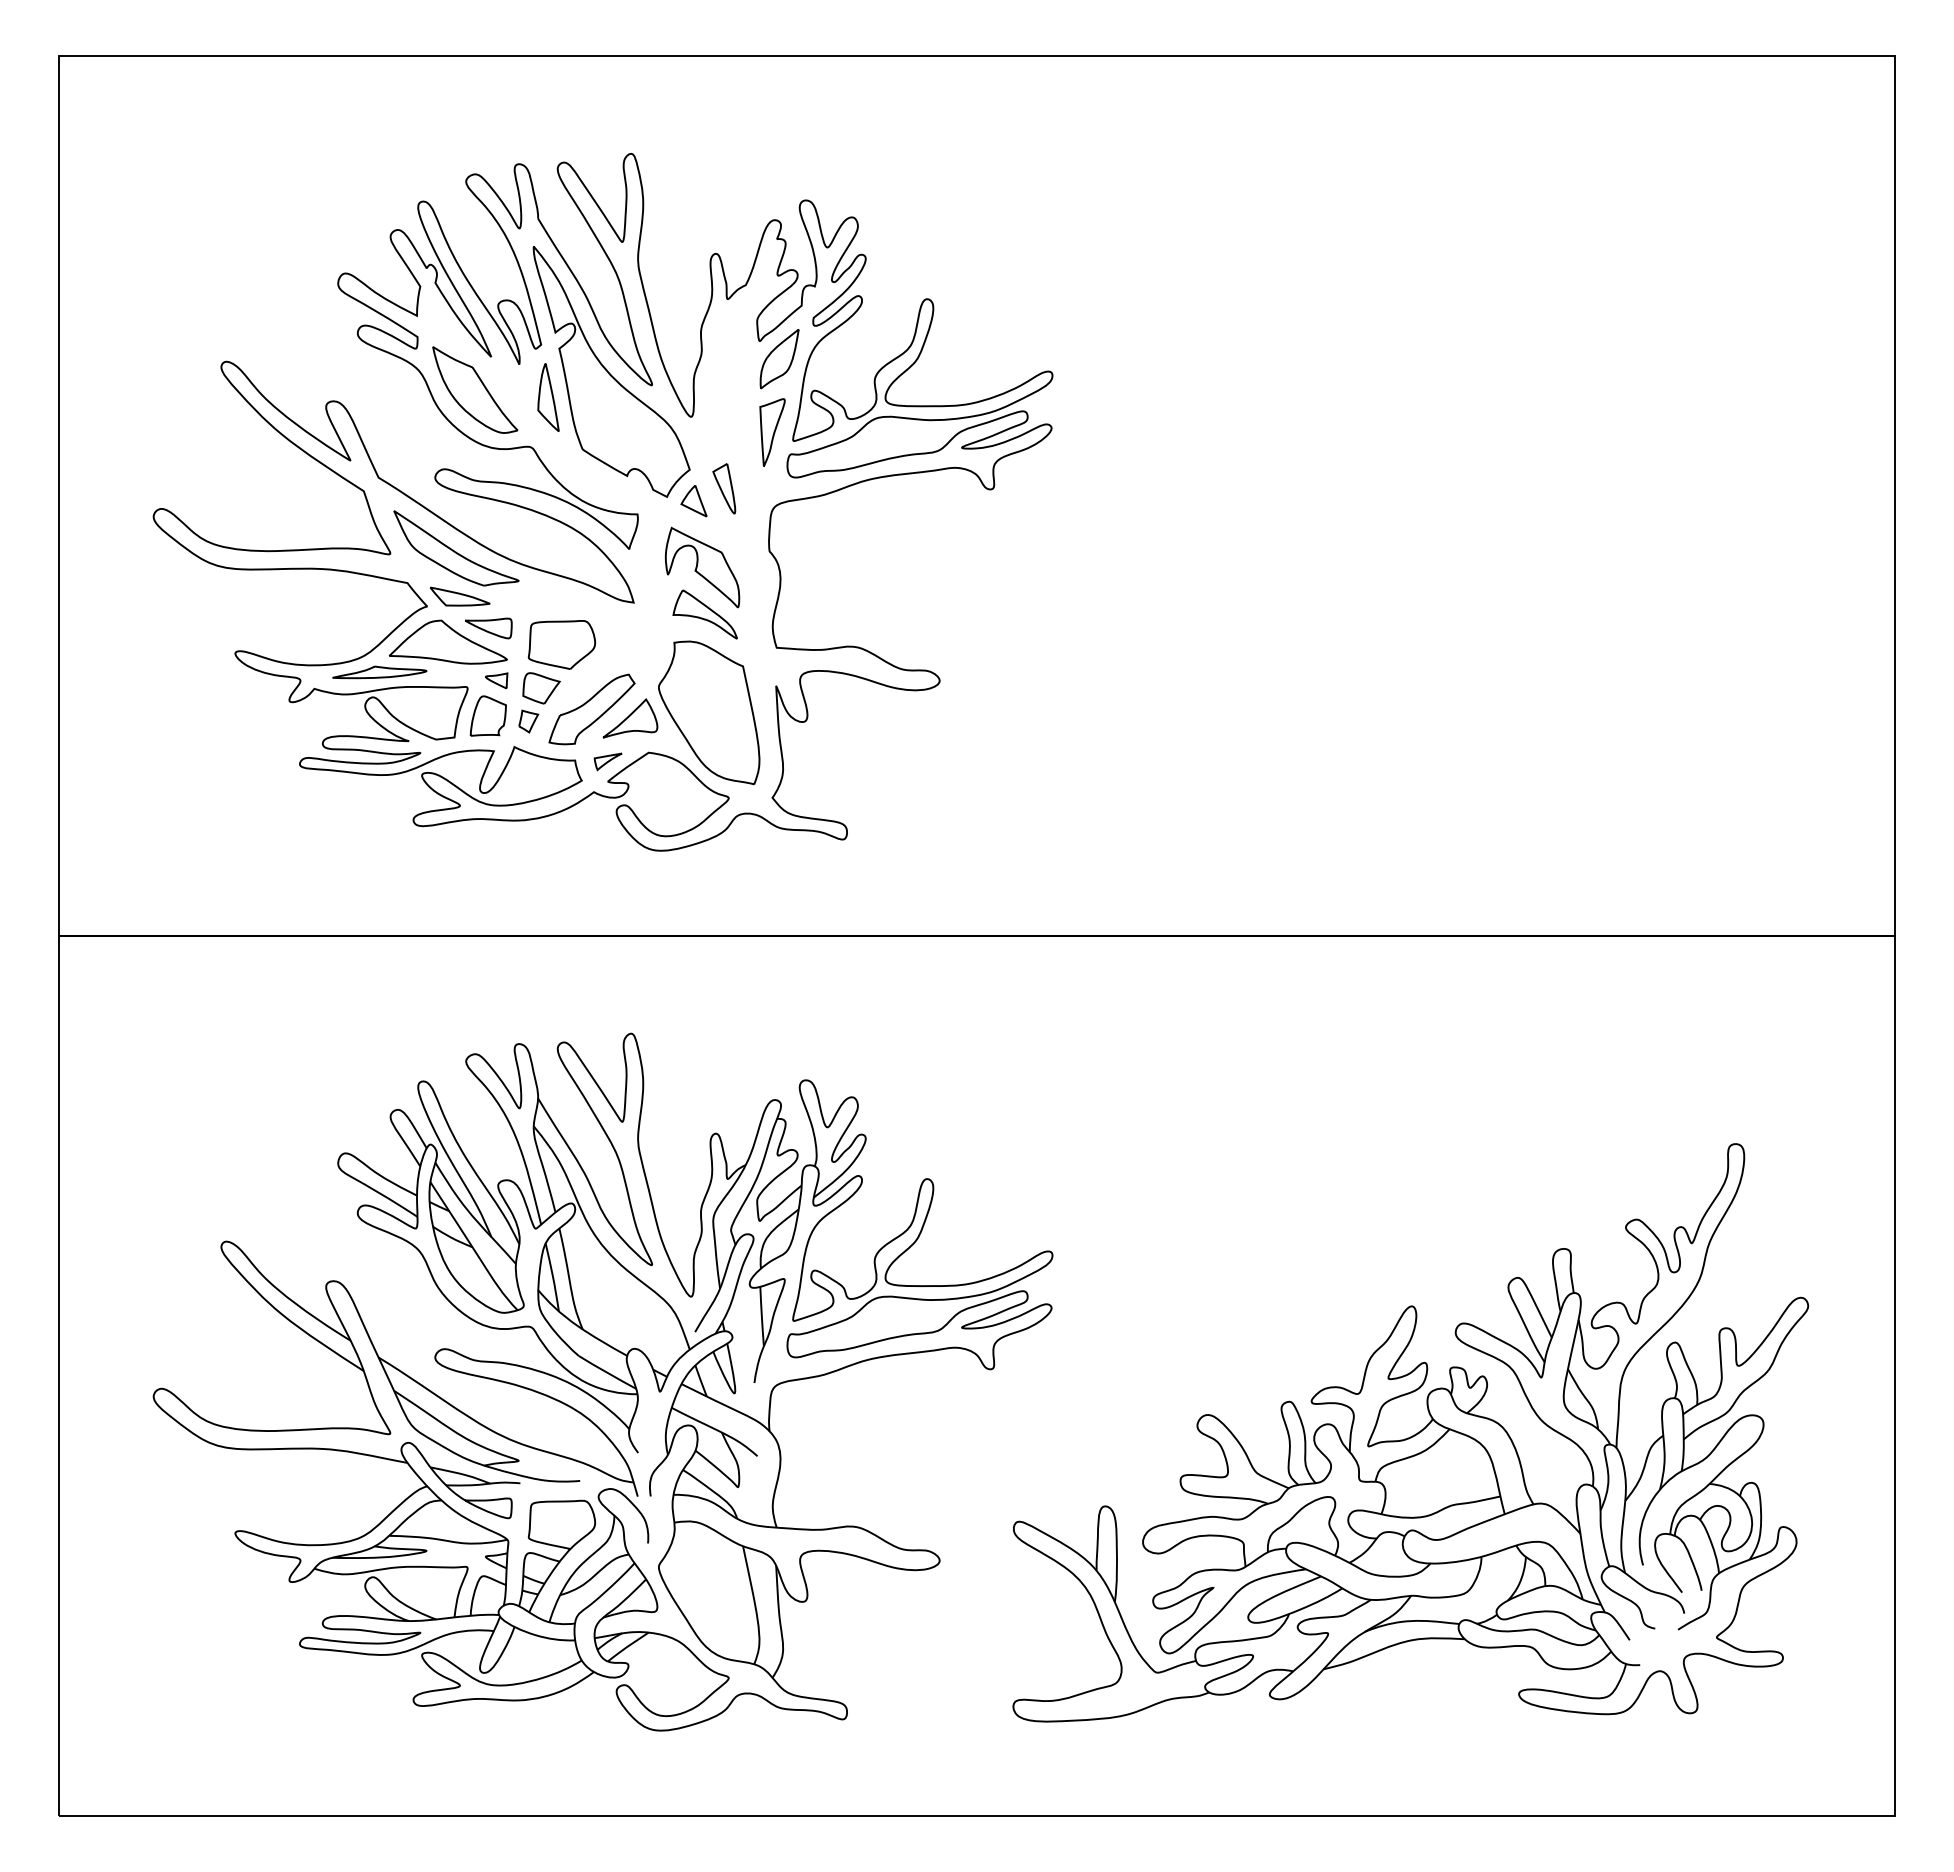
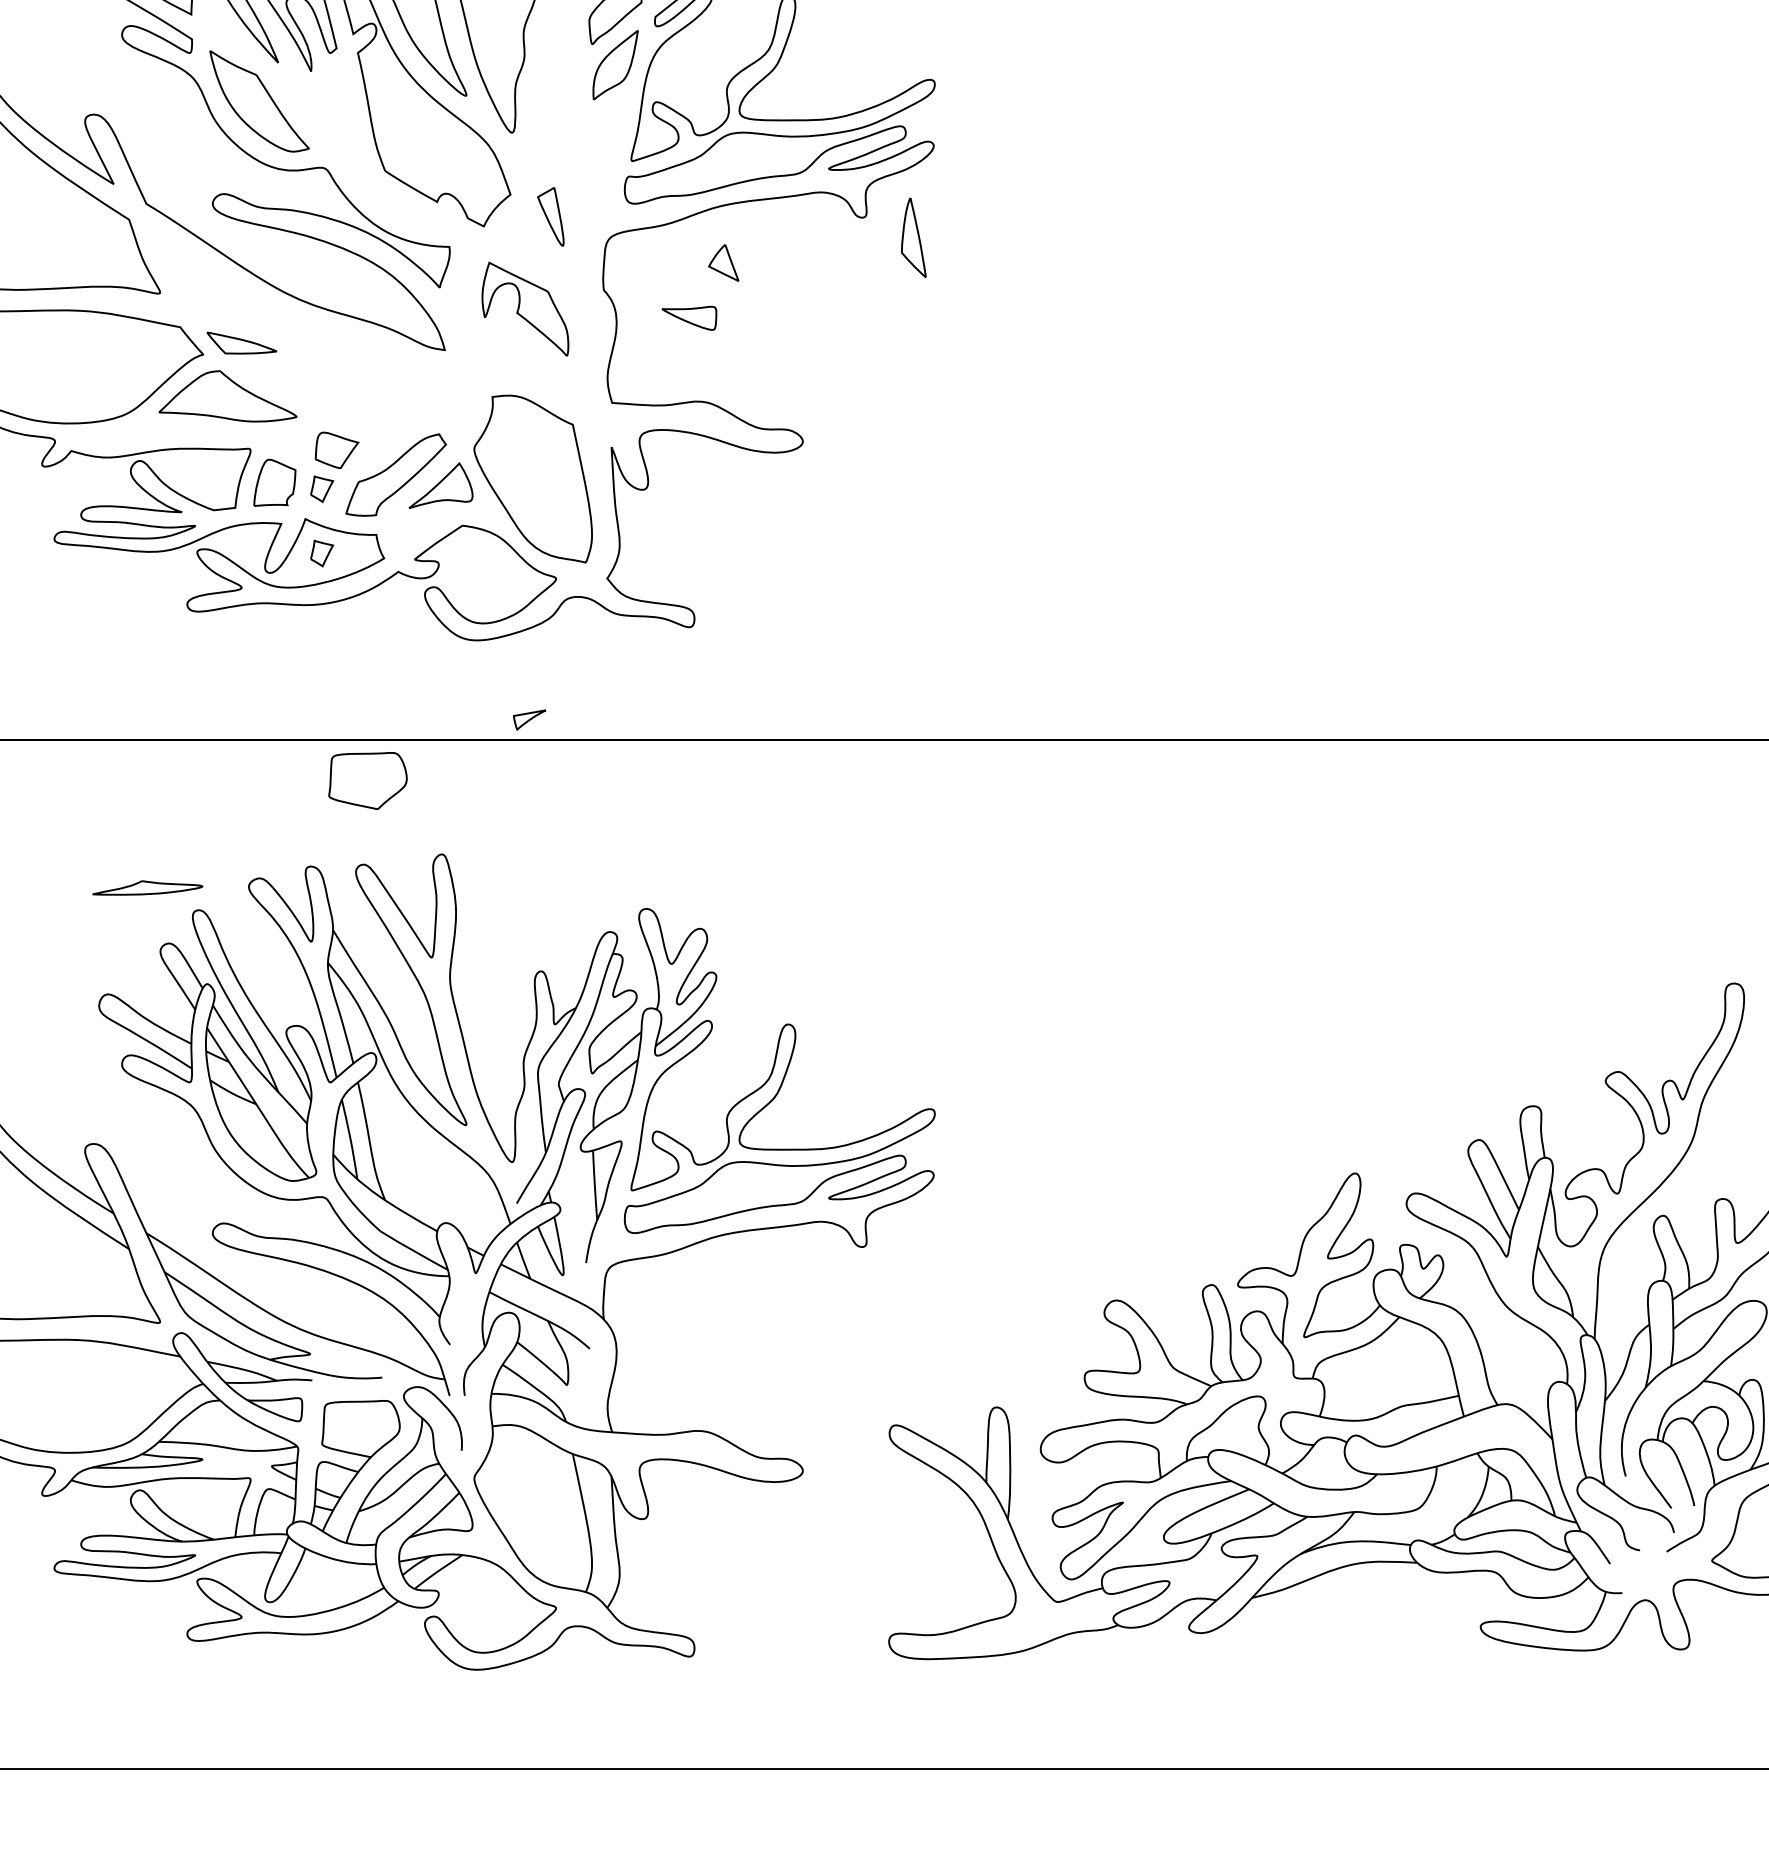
part: (548, 397) -> (913, 237), moved
part: (772, 432) -> (607, 151), removed
part: (693, 501) -> (723, 263), moved
part: (456, 548) -> (237, 286), removed
part: (704, 614) -> (527, 363), removed
part: (488, 628) -> (689, 318), moved
part: (561, 644) -> (367, 780), moved
part: (379, 672) -> (147, 888), moved
part: (496, 680) -> (284, 441), removed
part: (607, 761) -> (528, 719), moved
part: (528, 776) -> (321, 553), added

